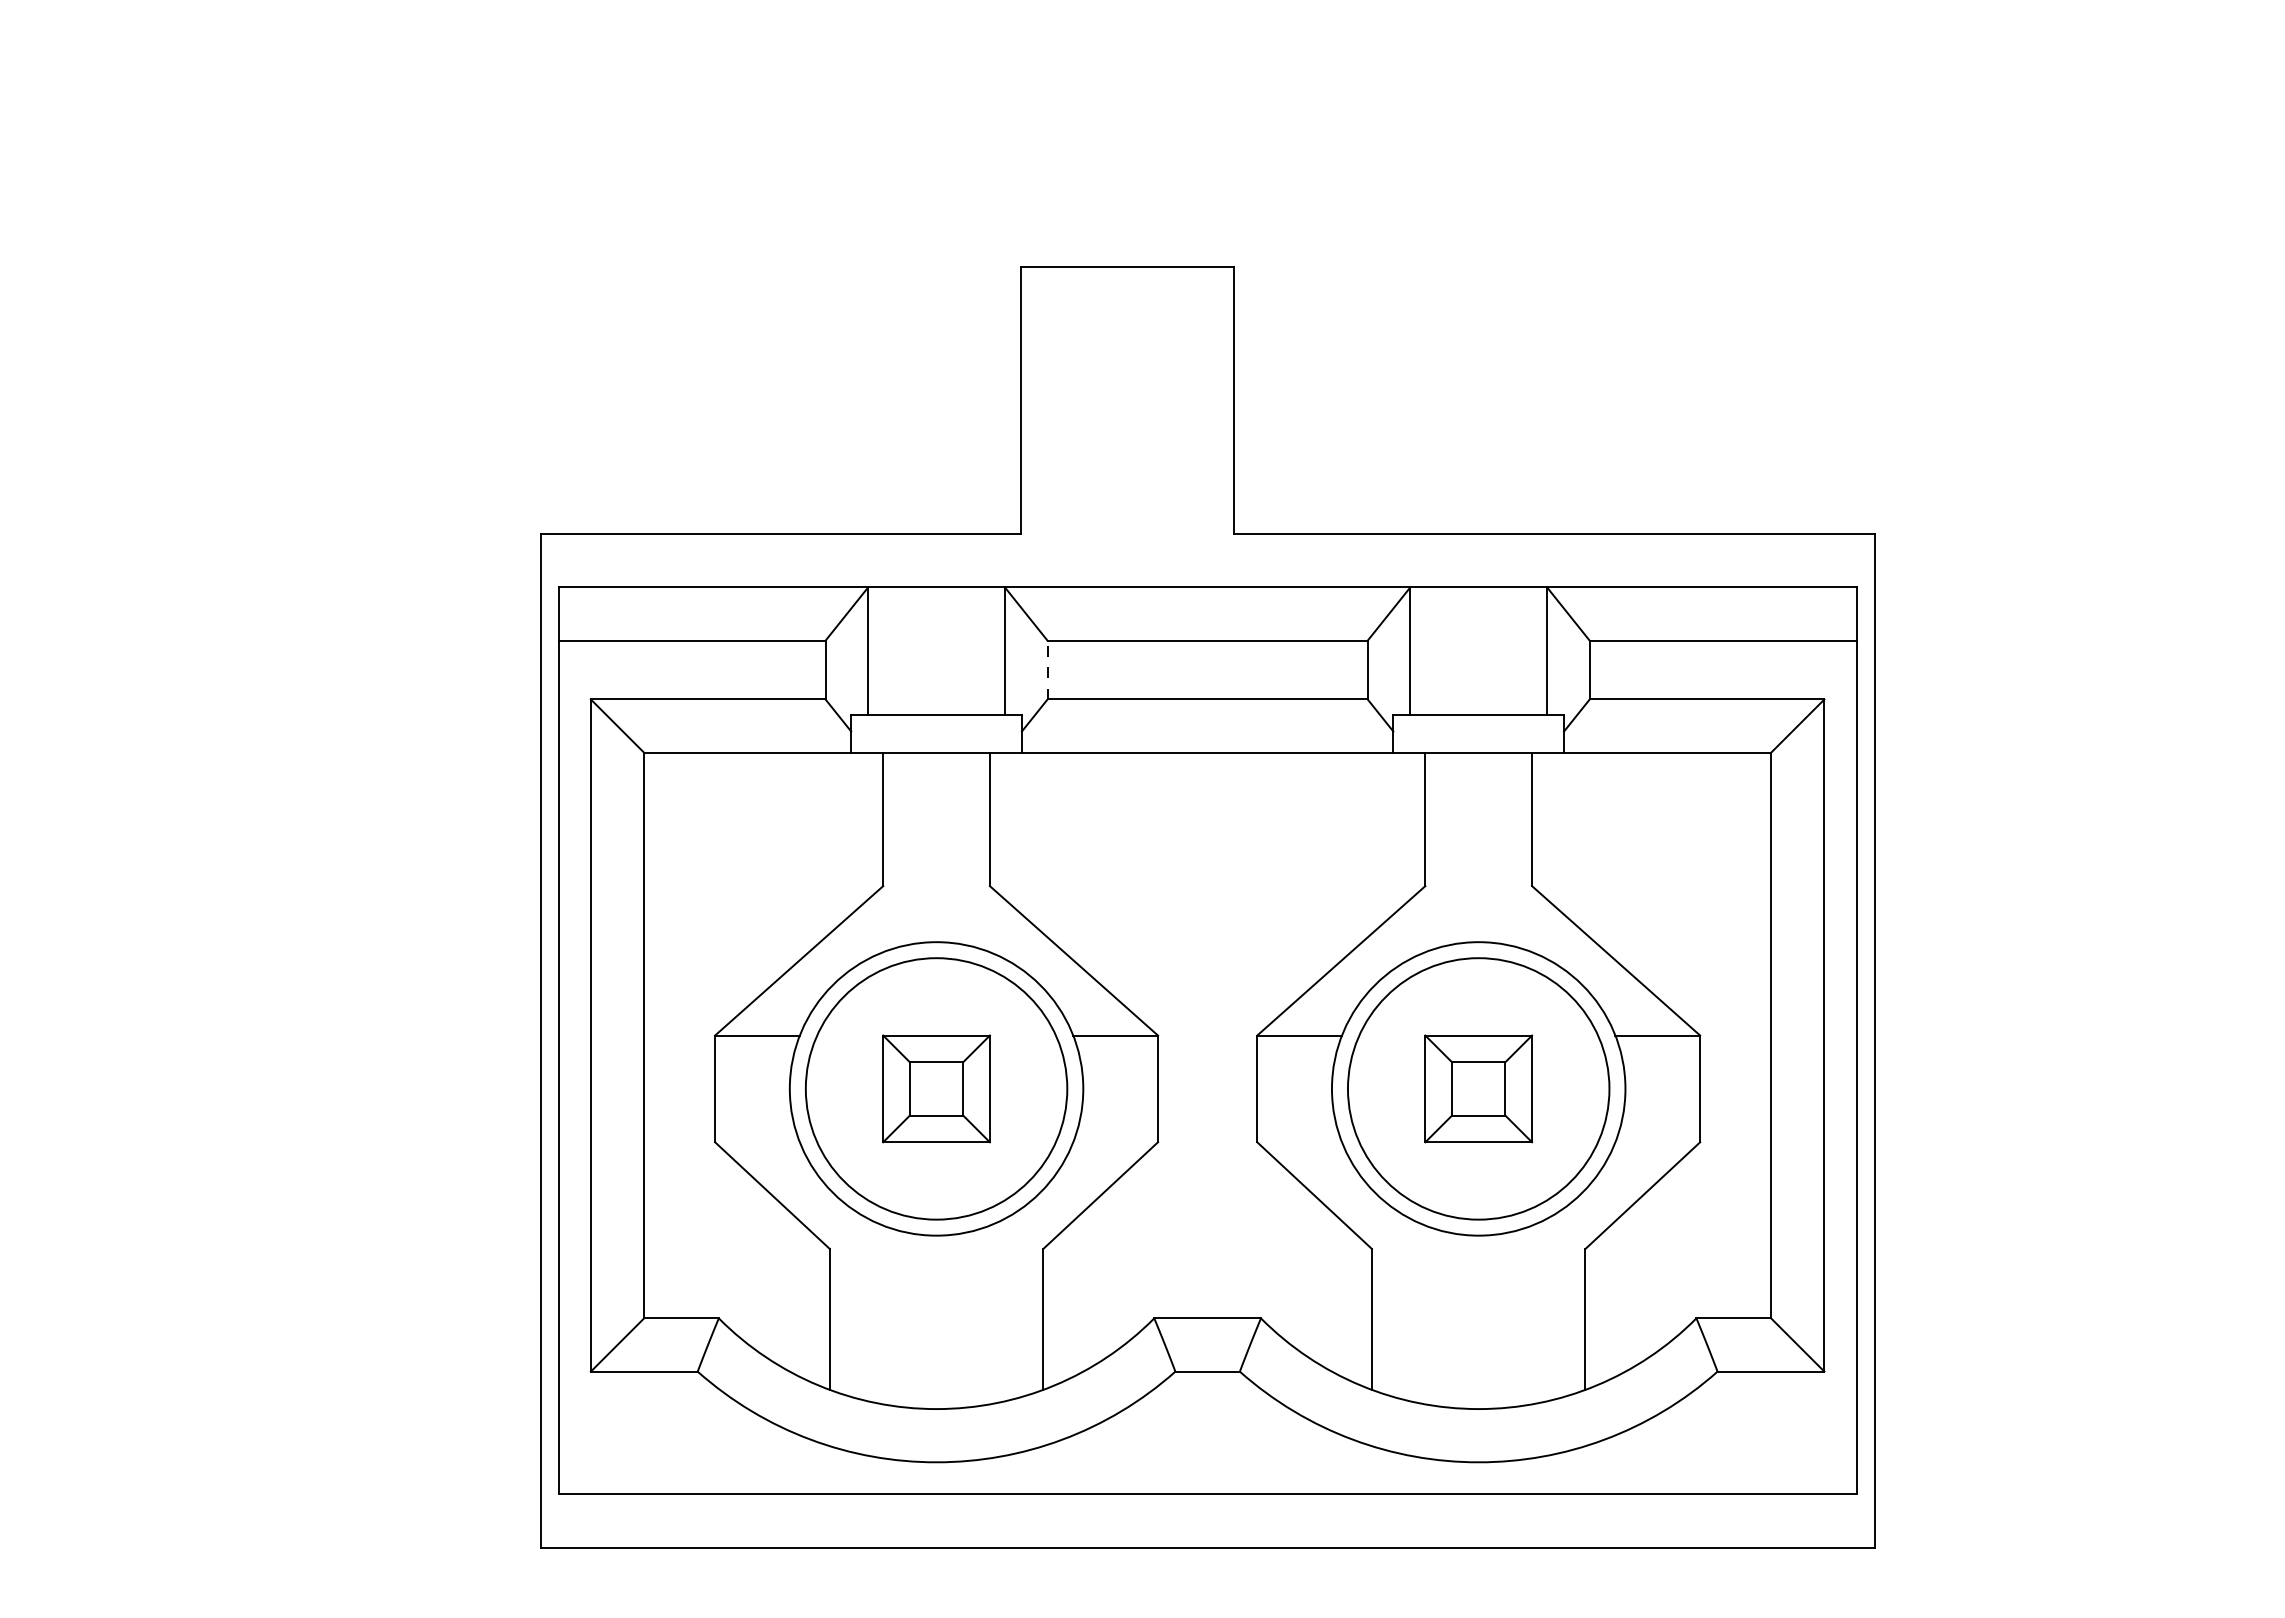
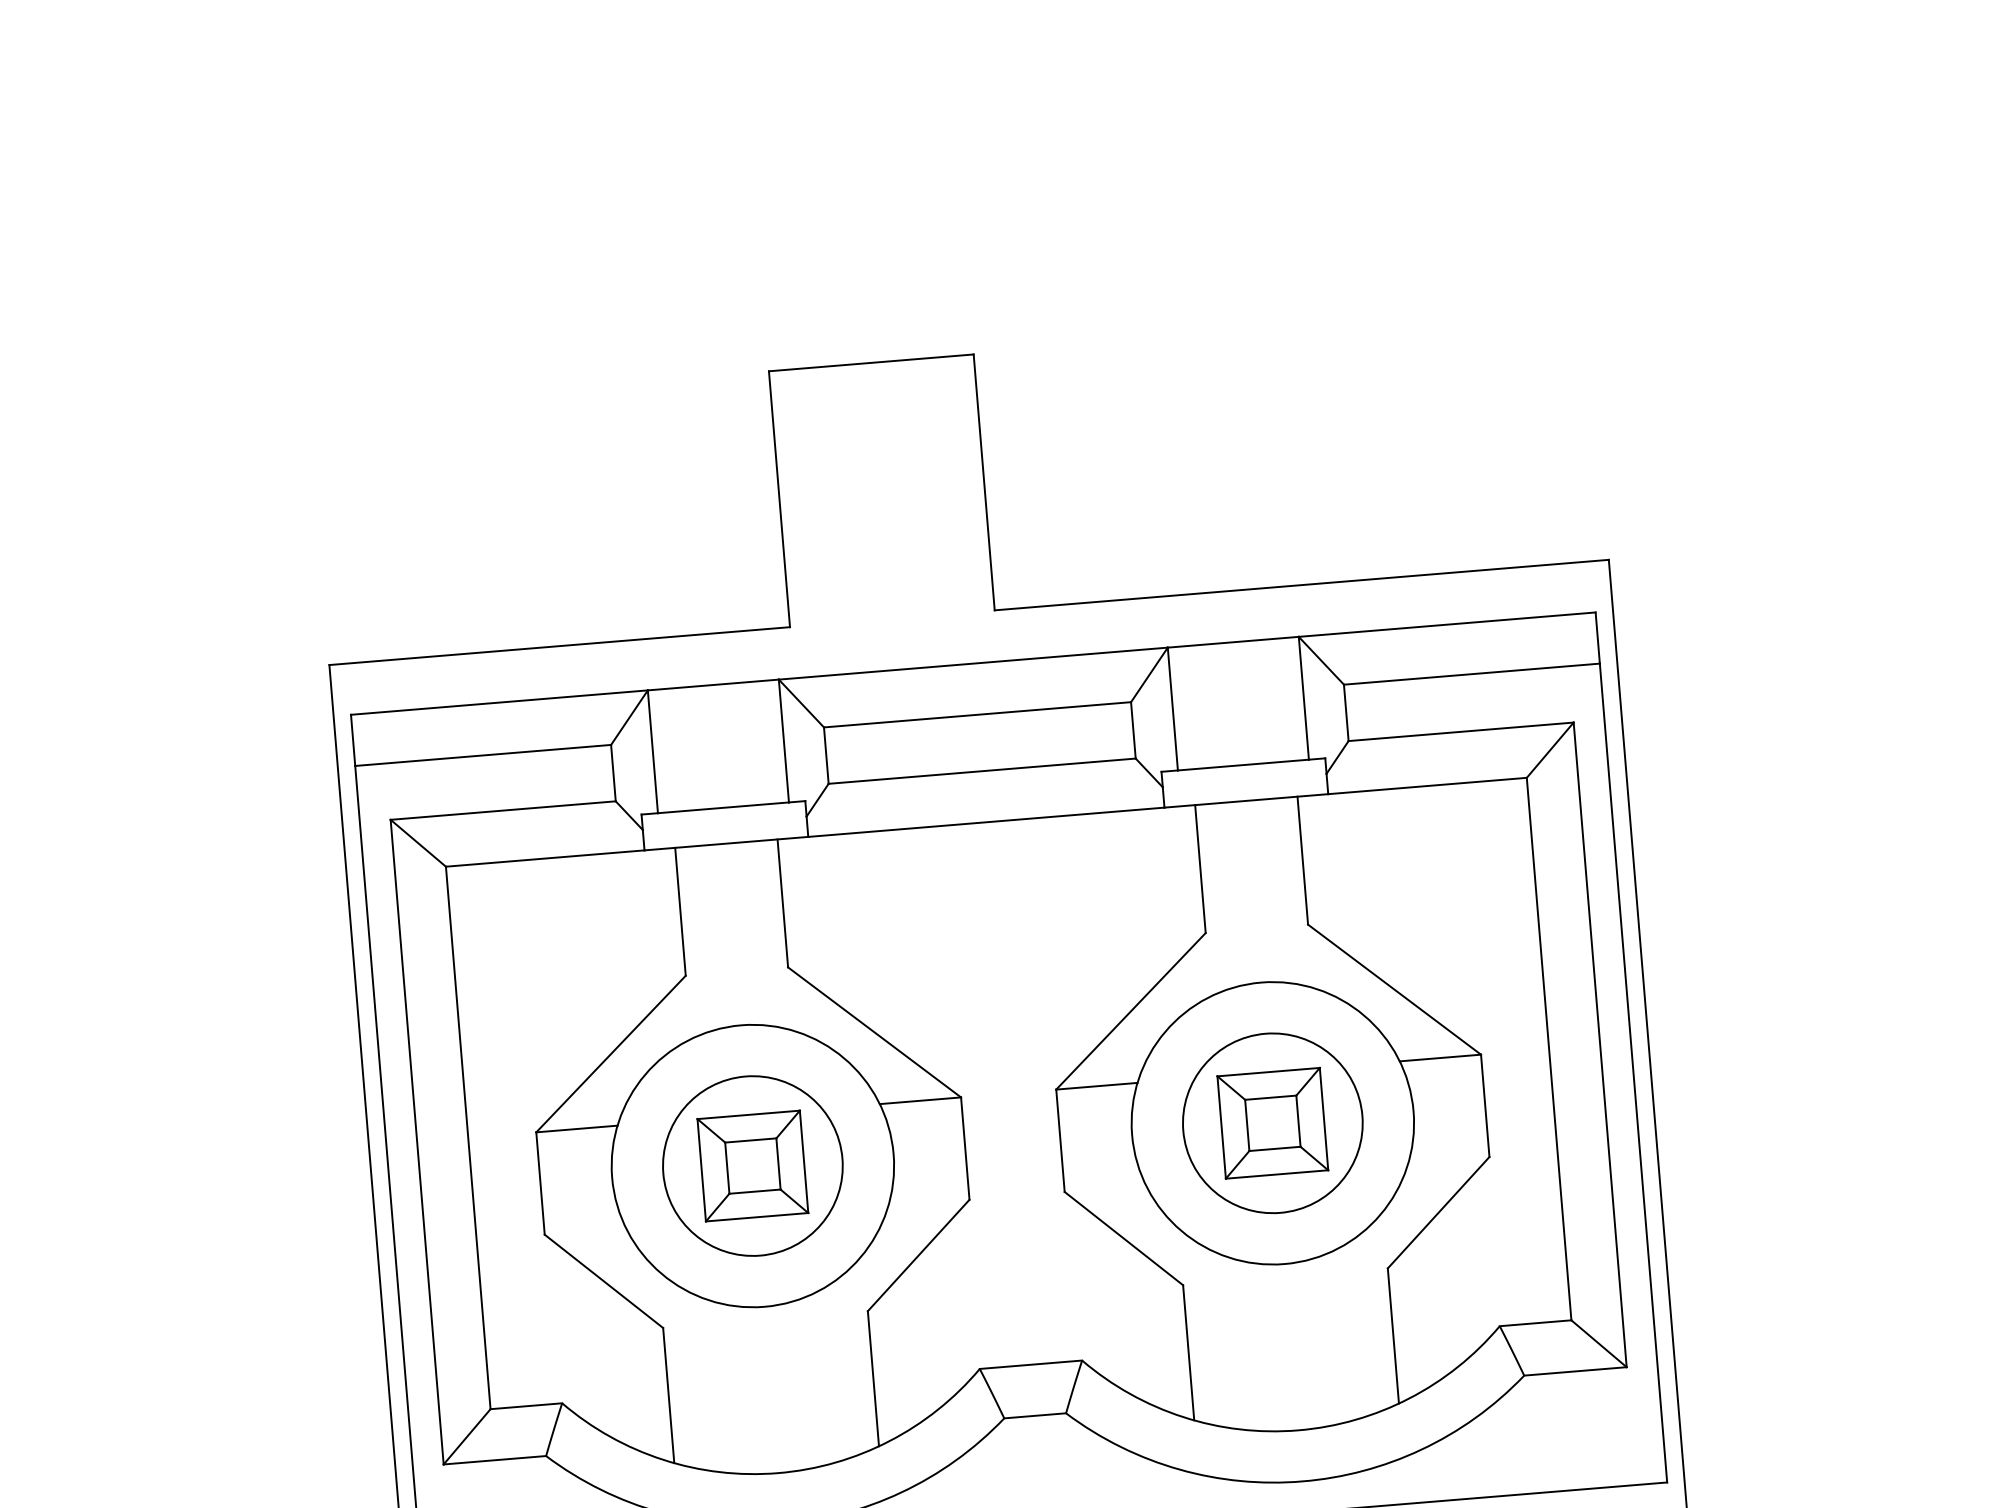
line: (1047, 669) -> (826, 755), dashed -> solid
circle: (936, 1088) -> (752, 1165), size x0.71
circle: (1478, 1088) -> (1272, 1122), size x0.71

